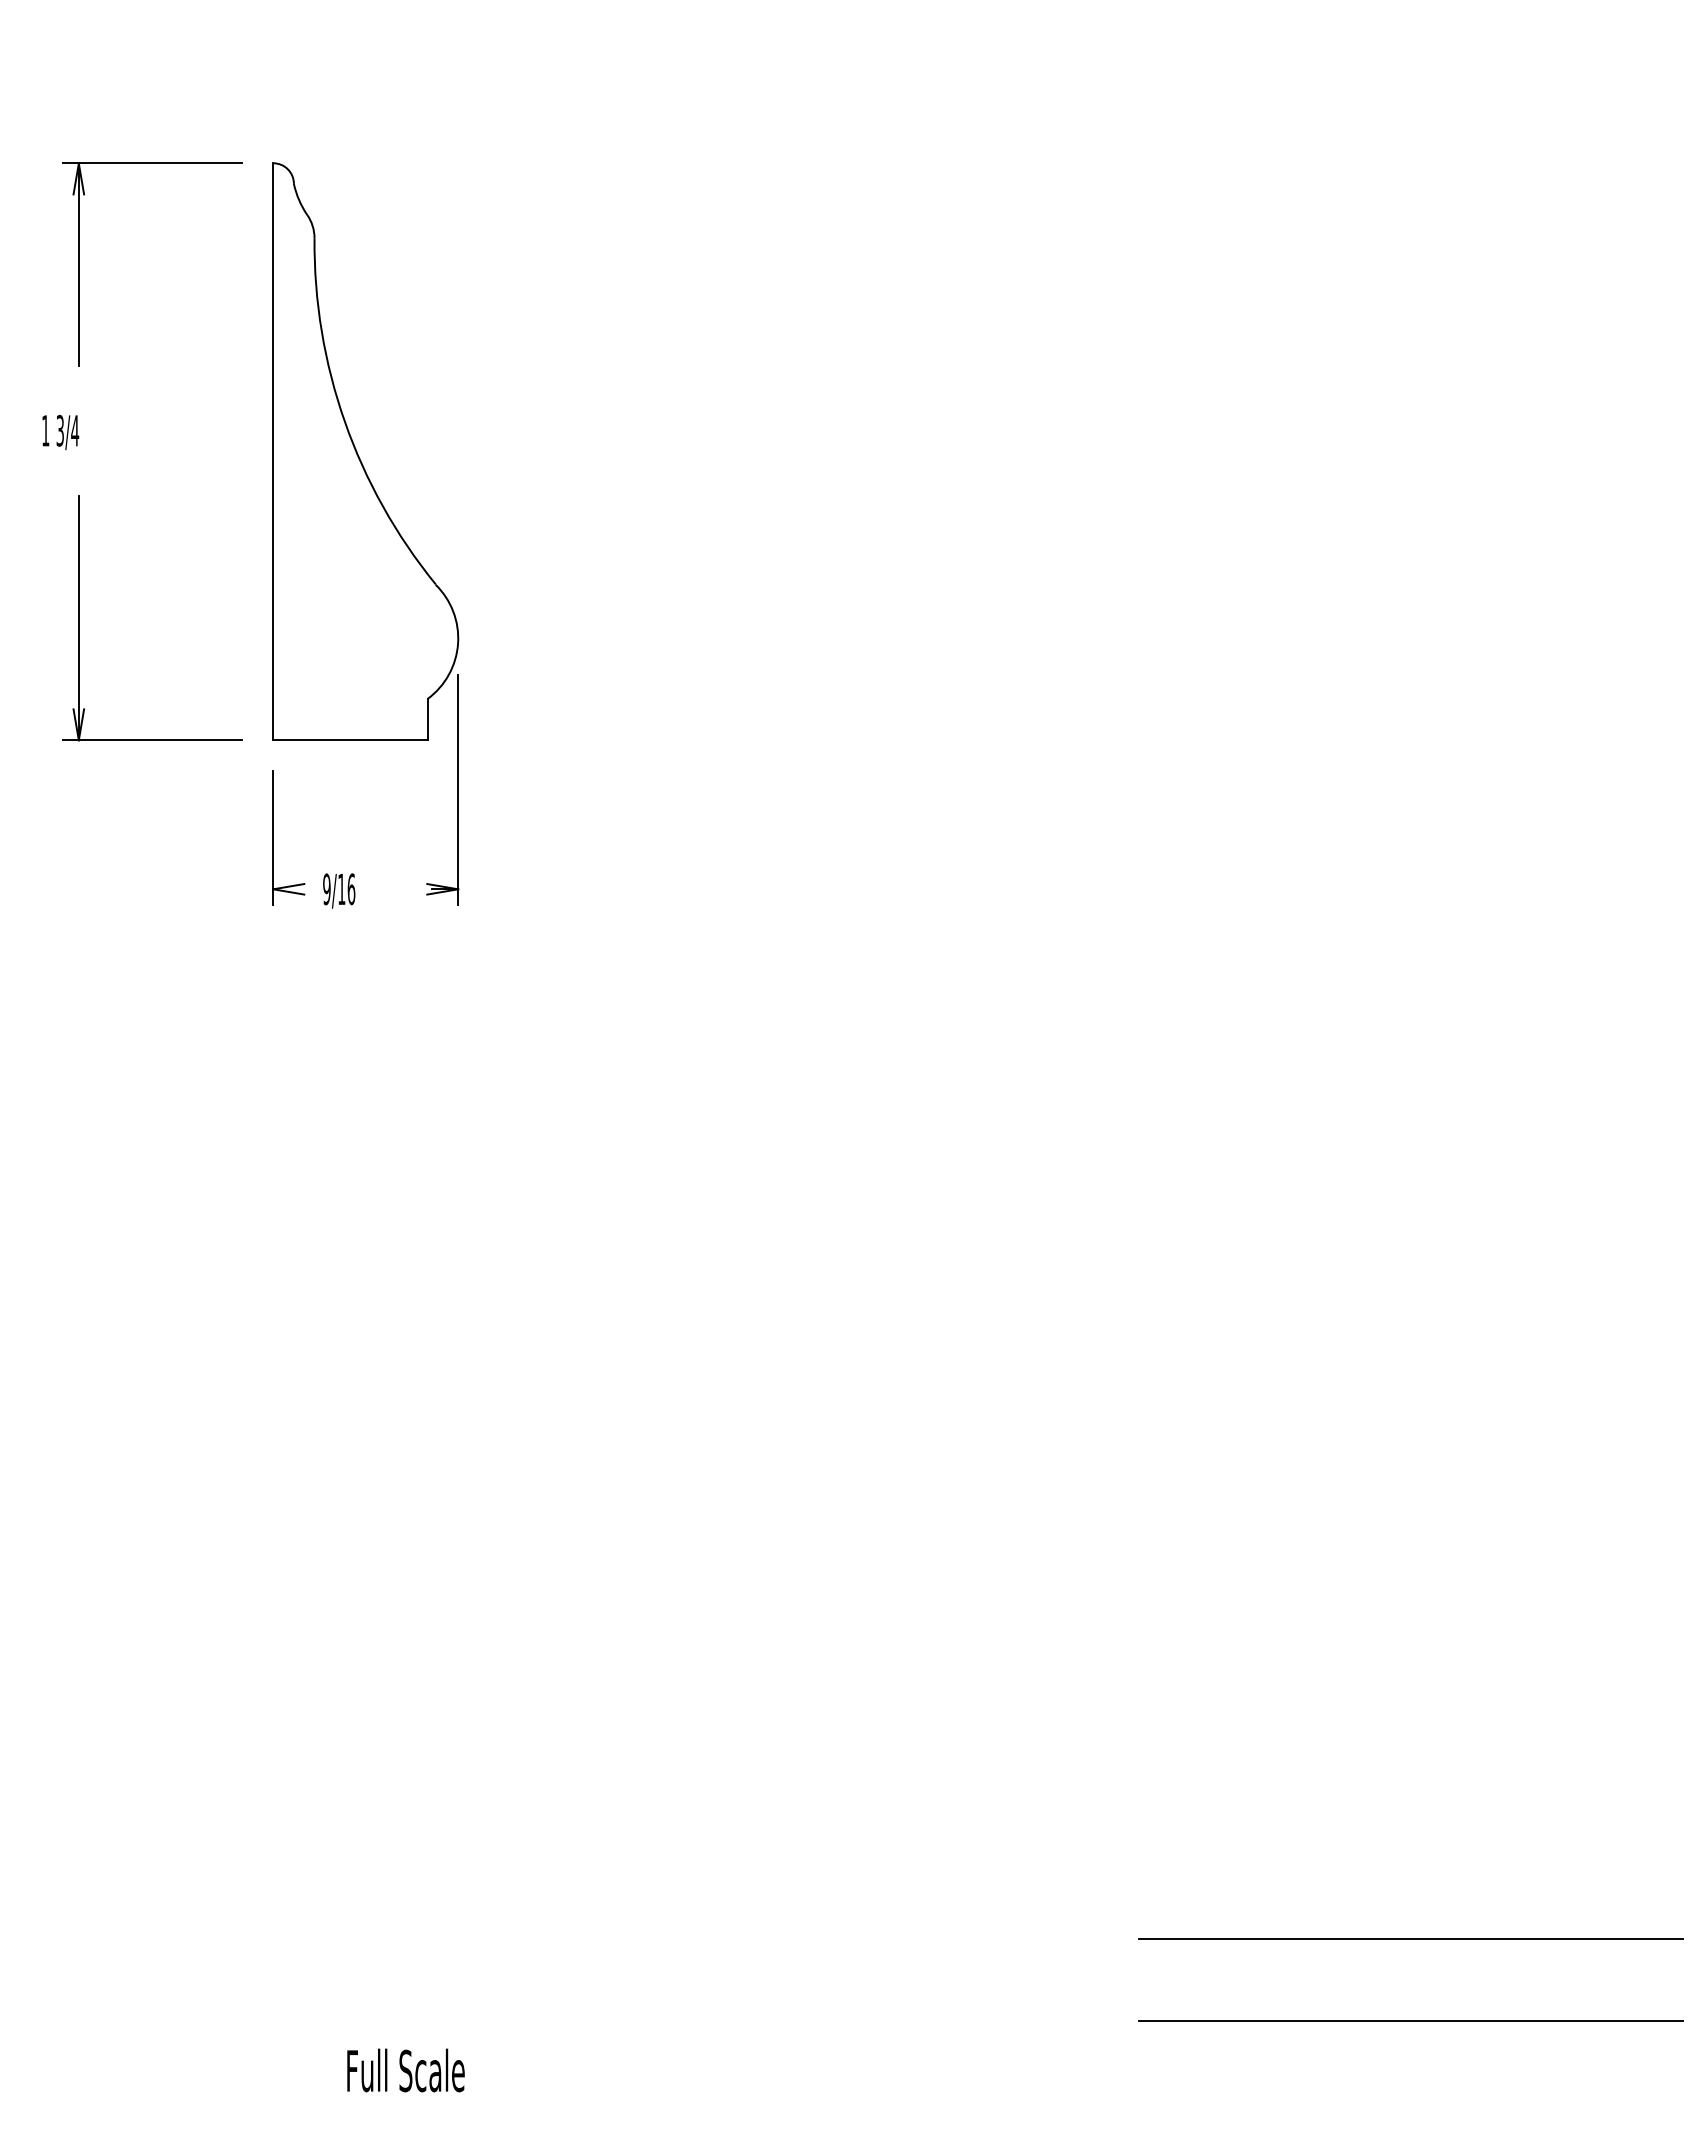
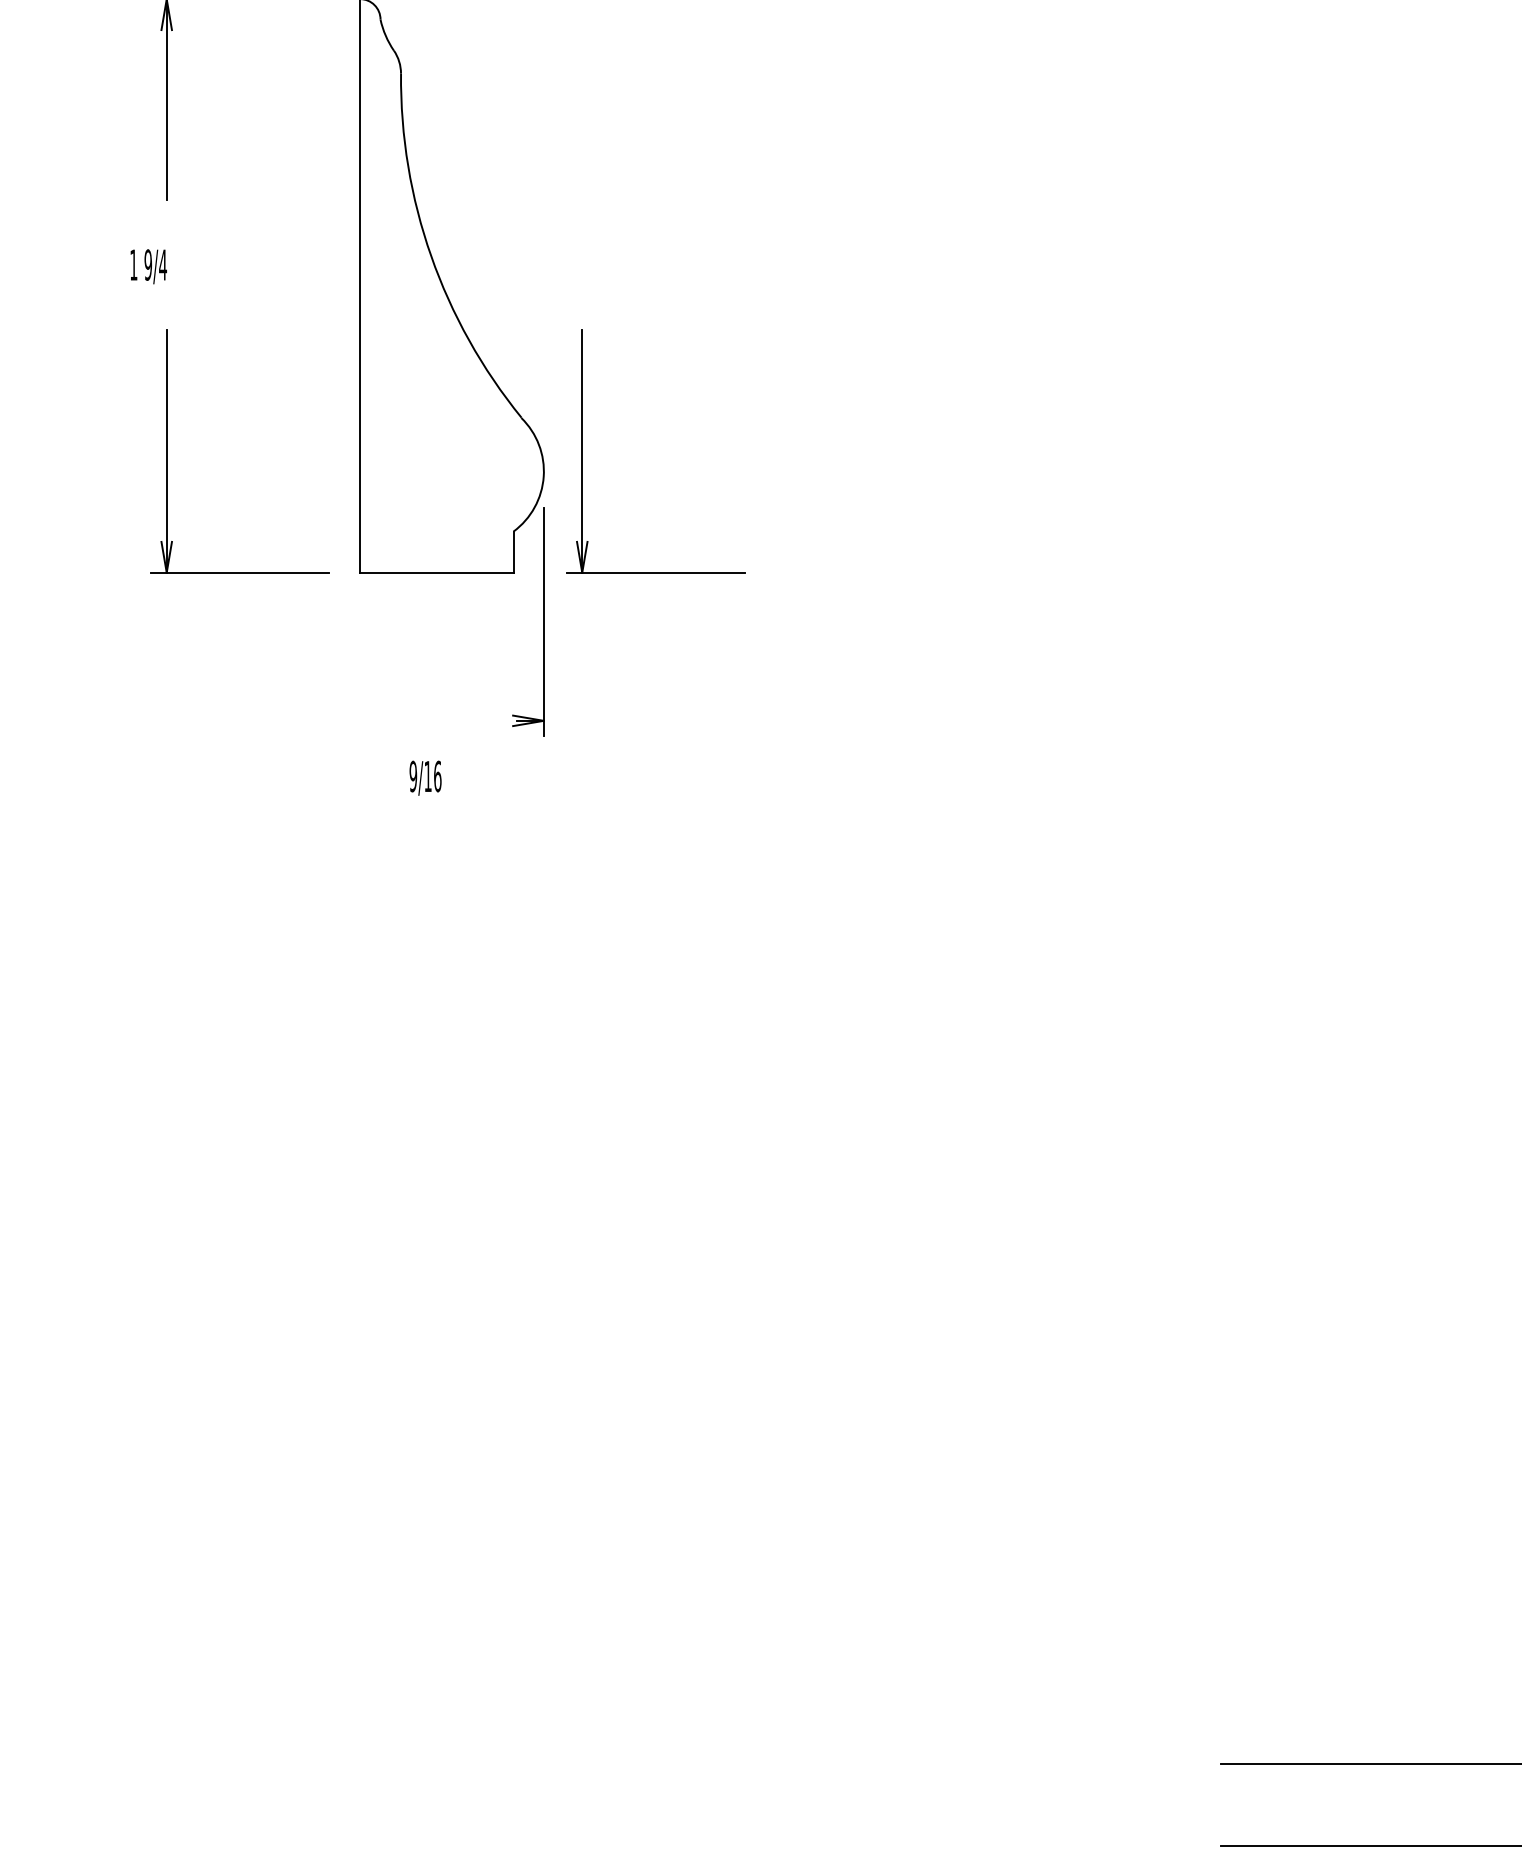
text: (60, 430) -> (148, 264), 3/4 -> 9/4
part: (497, 618) -> (582, 451), added
part: (273, 837) -> (360, 669), removed
text: (339, 890) -> (425, 777), moved

